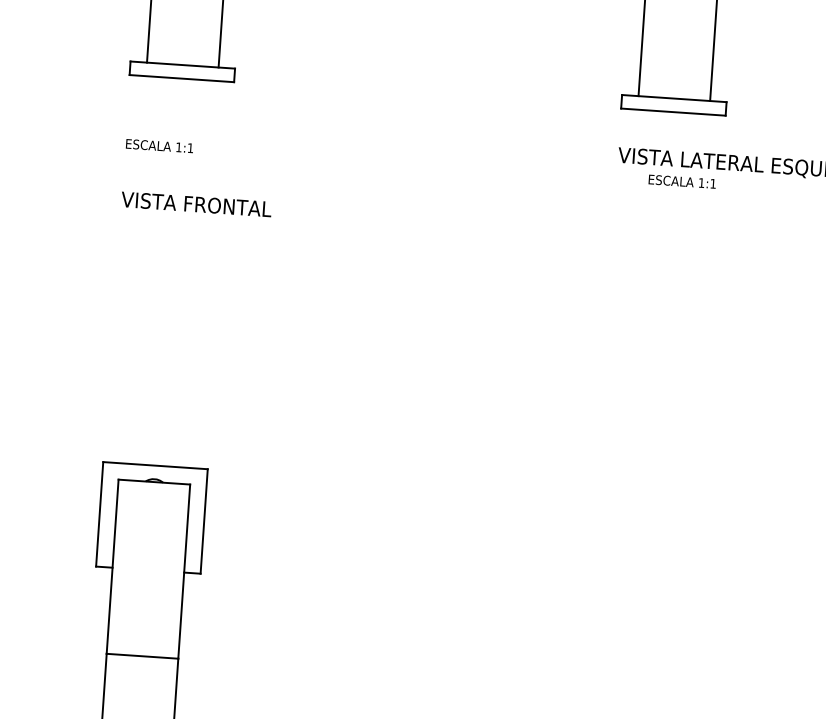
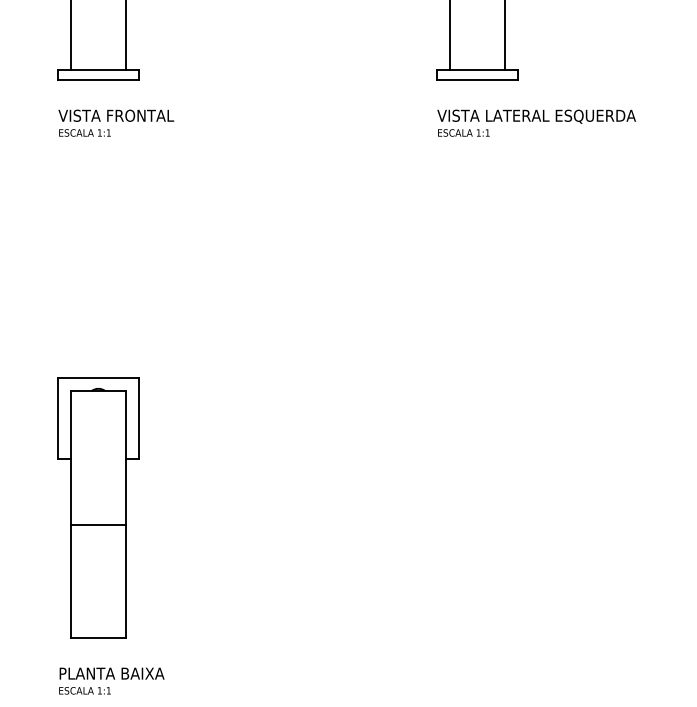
text: (681, 181) -> (463, 132), moved
text: (196, 204) -> (116, 115), moved

